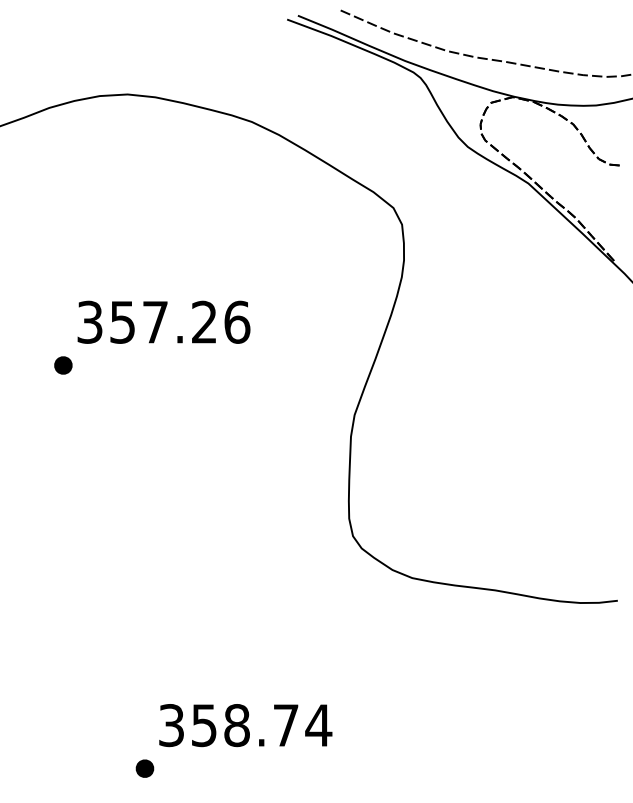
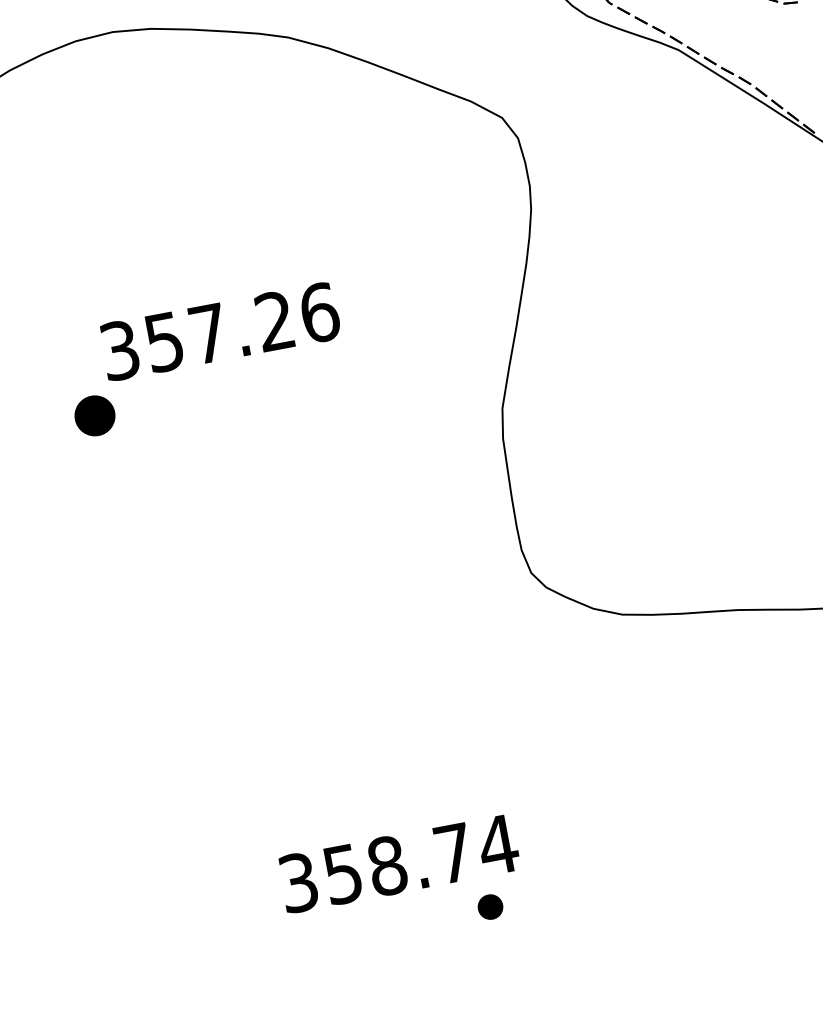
part: (63, 365) -> (95, 415), size x1.6
text: (245, 725) -> (398, 863), moved
part: (144, 768) -> (489, 906), moved

